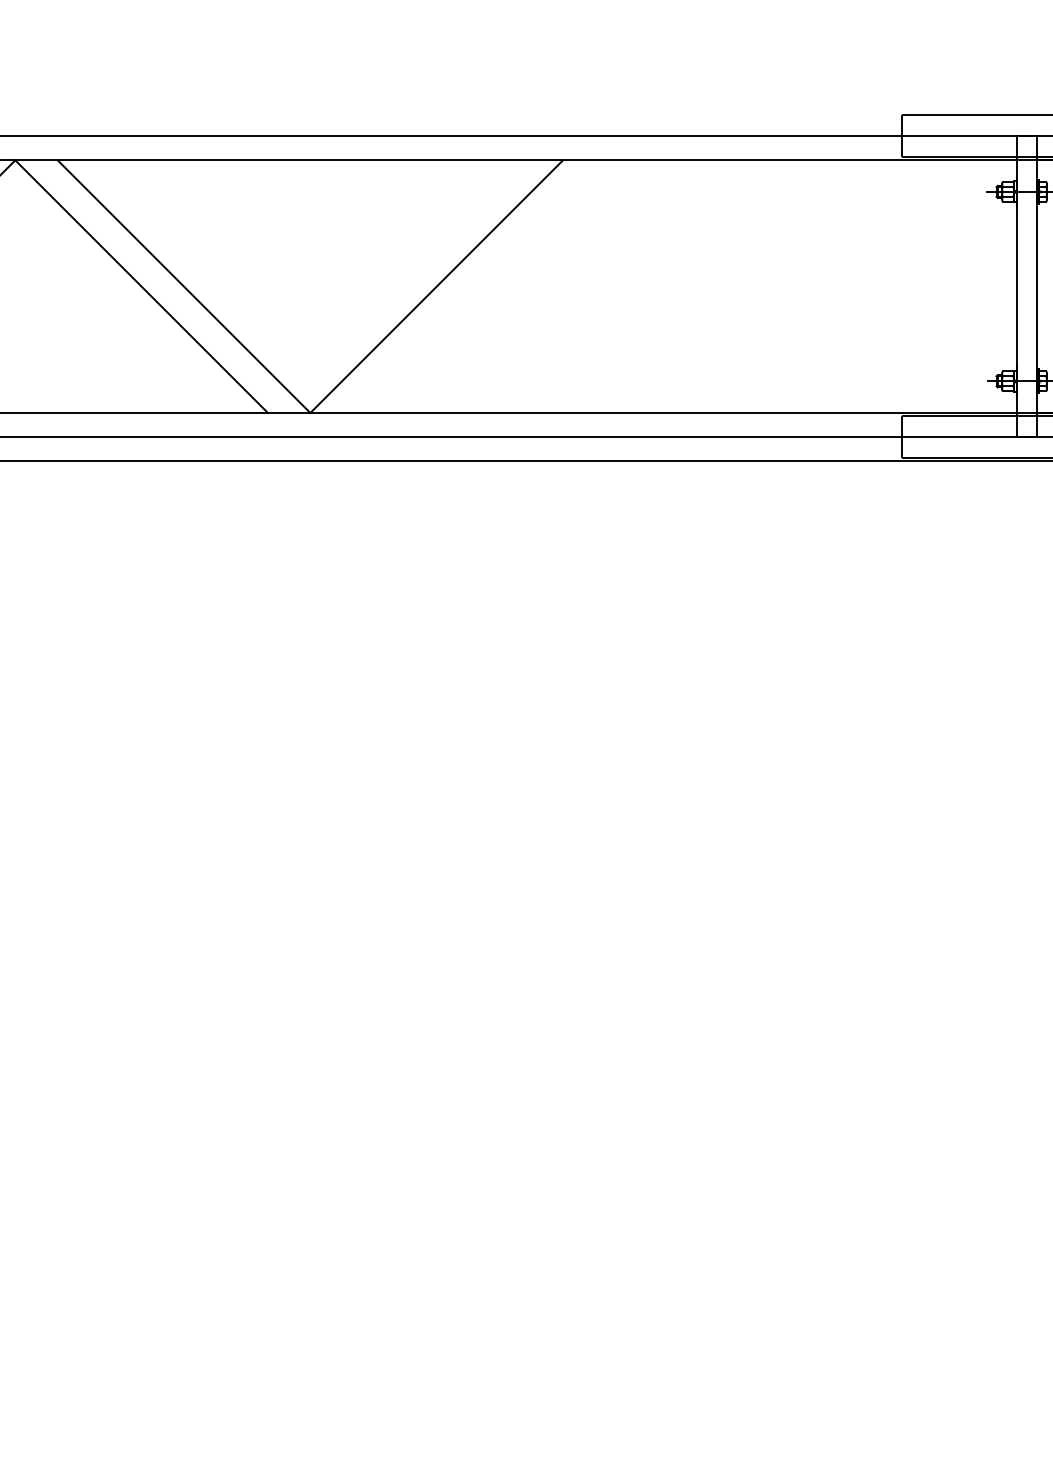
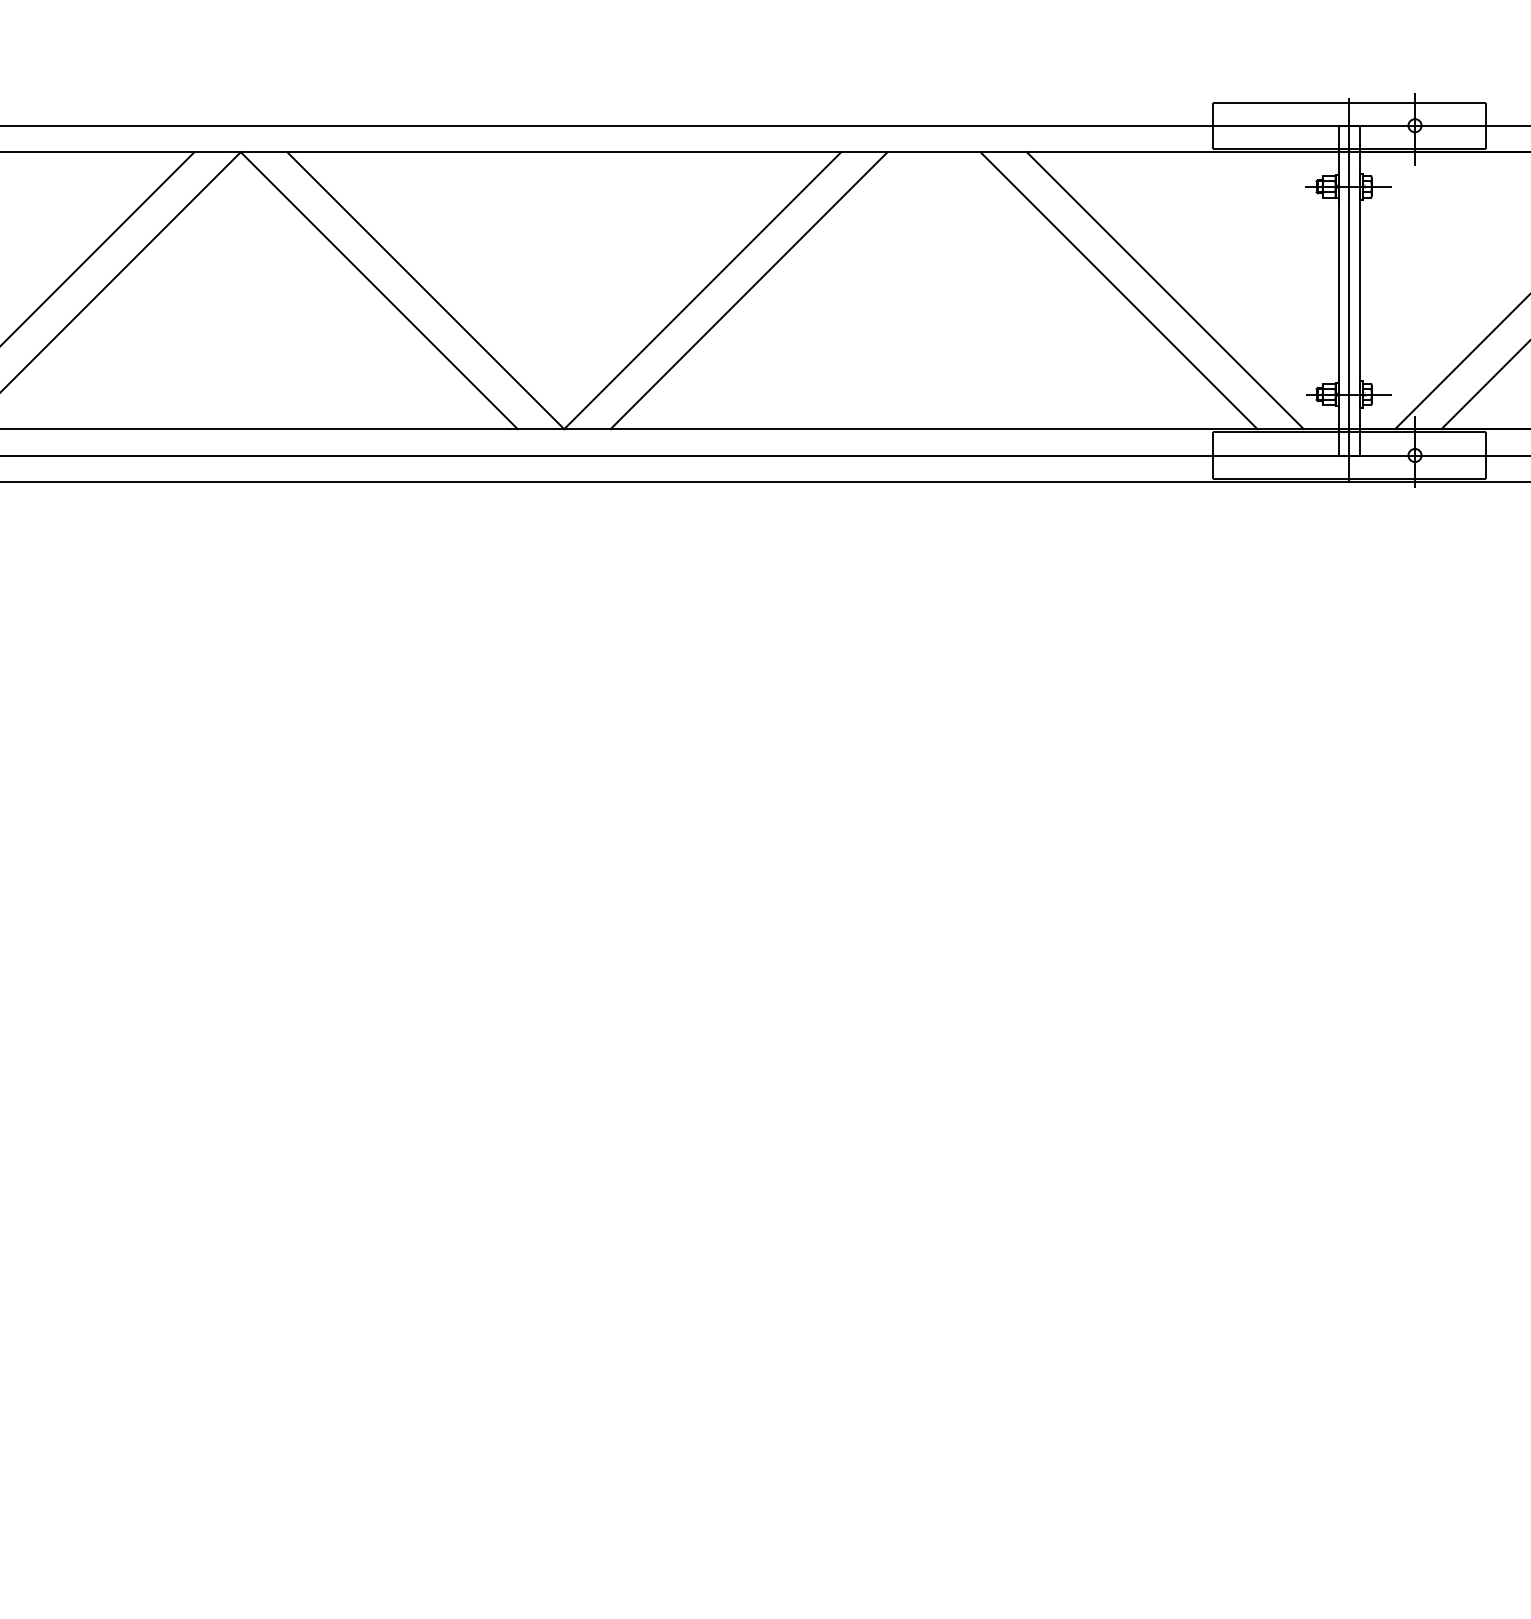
line: (478, 286) -> (748, 290), added
line: (815, 286) -> (1118, 290), added
line: (857, 286) -> (1164, 290), added
line: (1026, 286) -> (1349, 290), added

